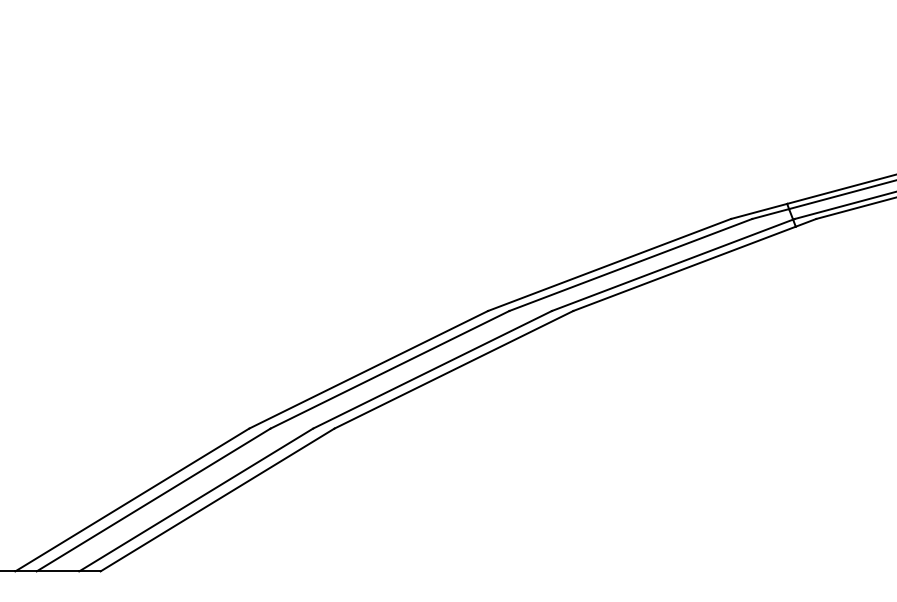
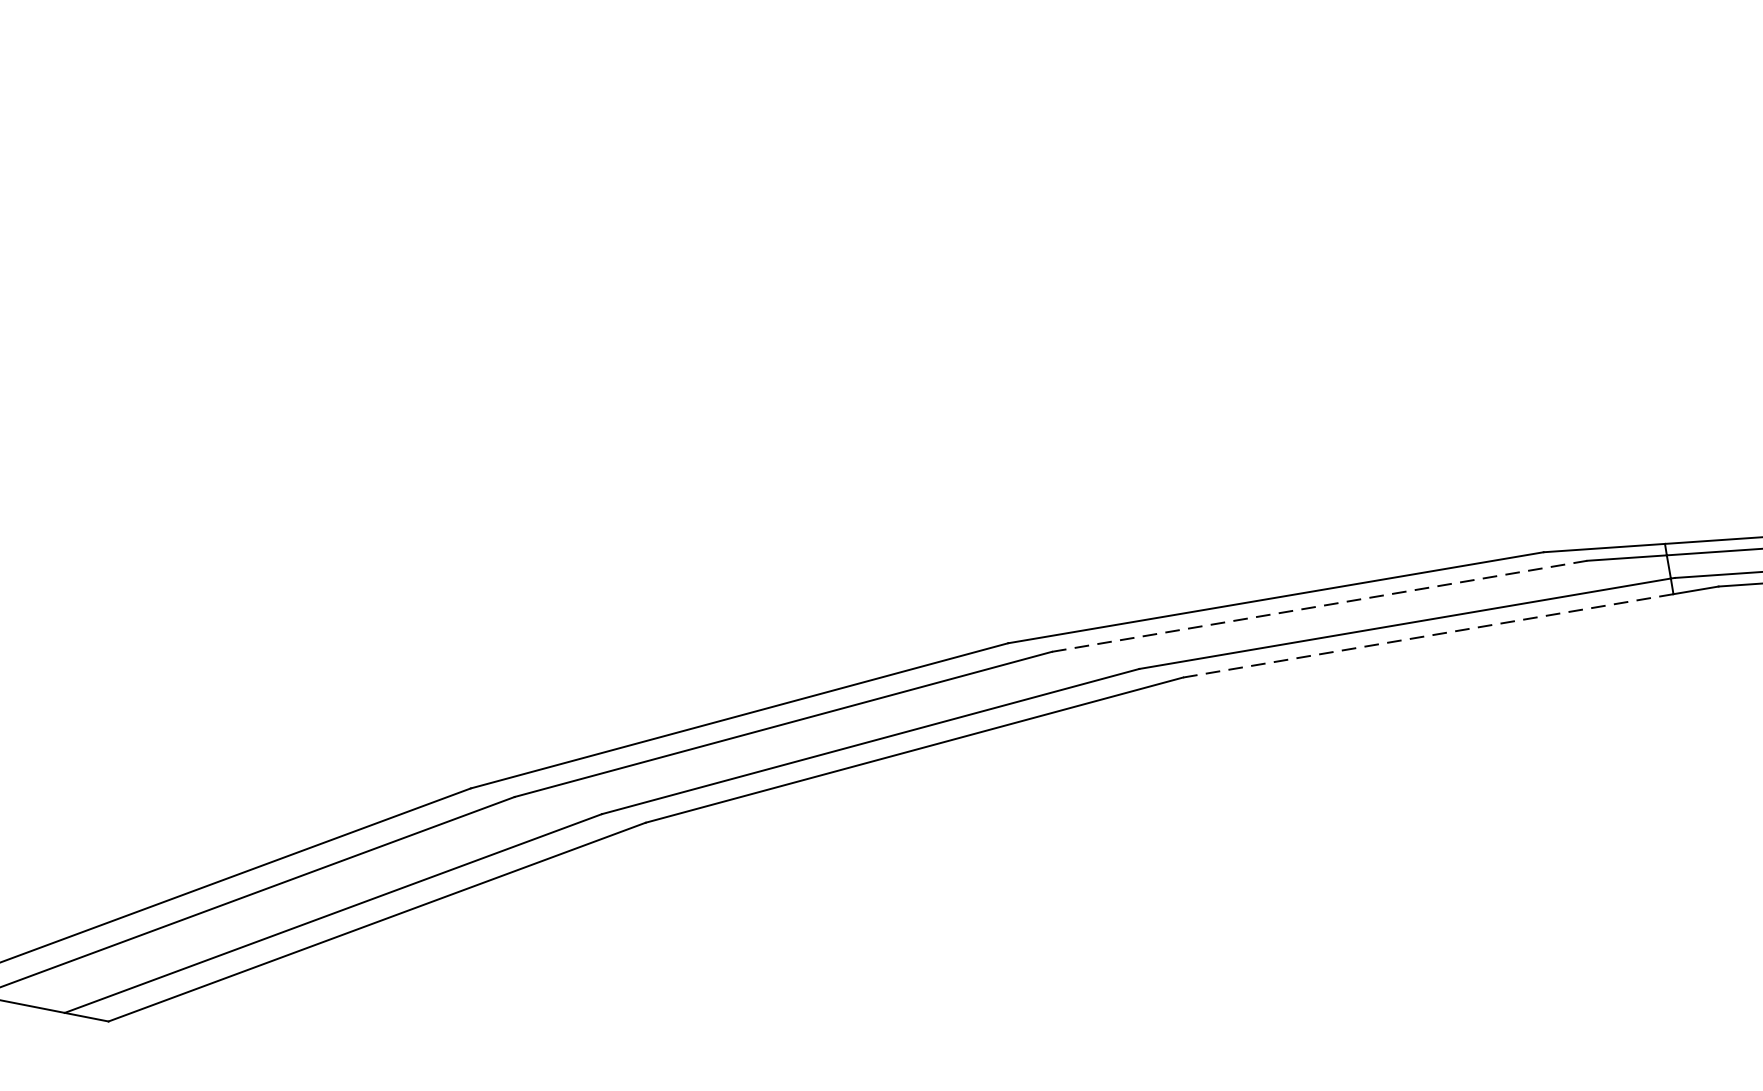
line: (630, 264) -> (1319, 605), solid -> dashed
line: (684, 268) -> (1428, 635), solid -> dashed

